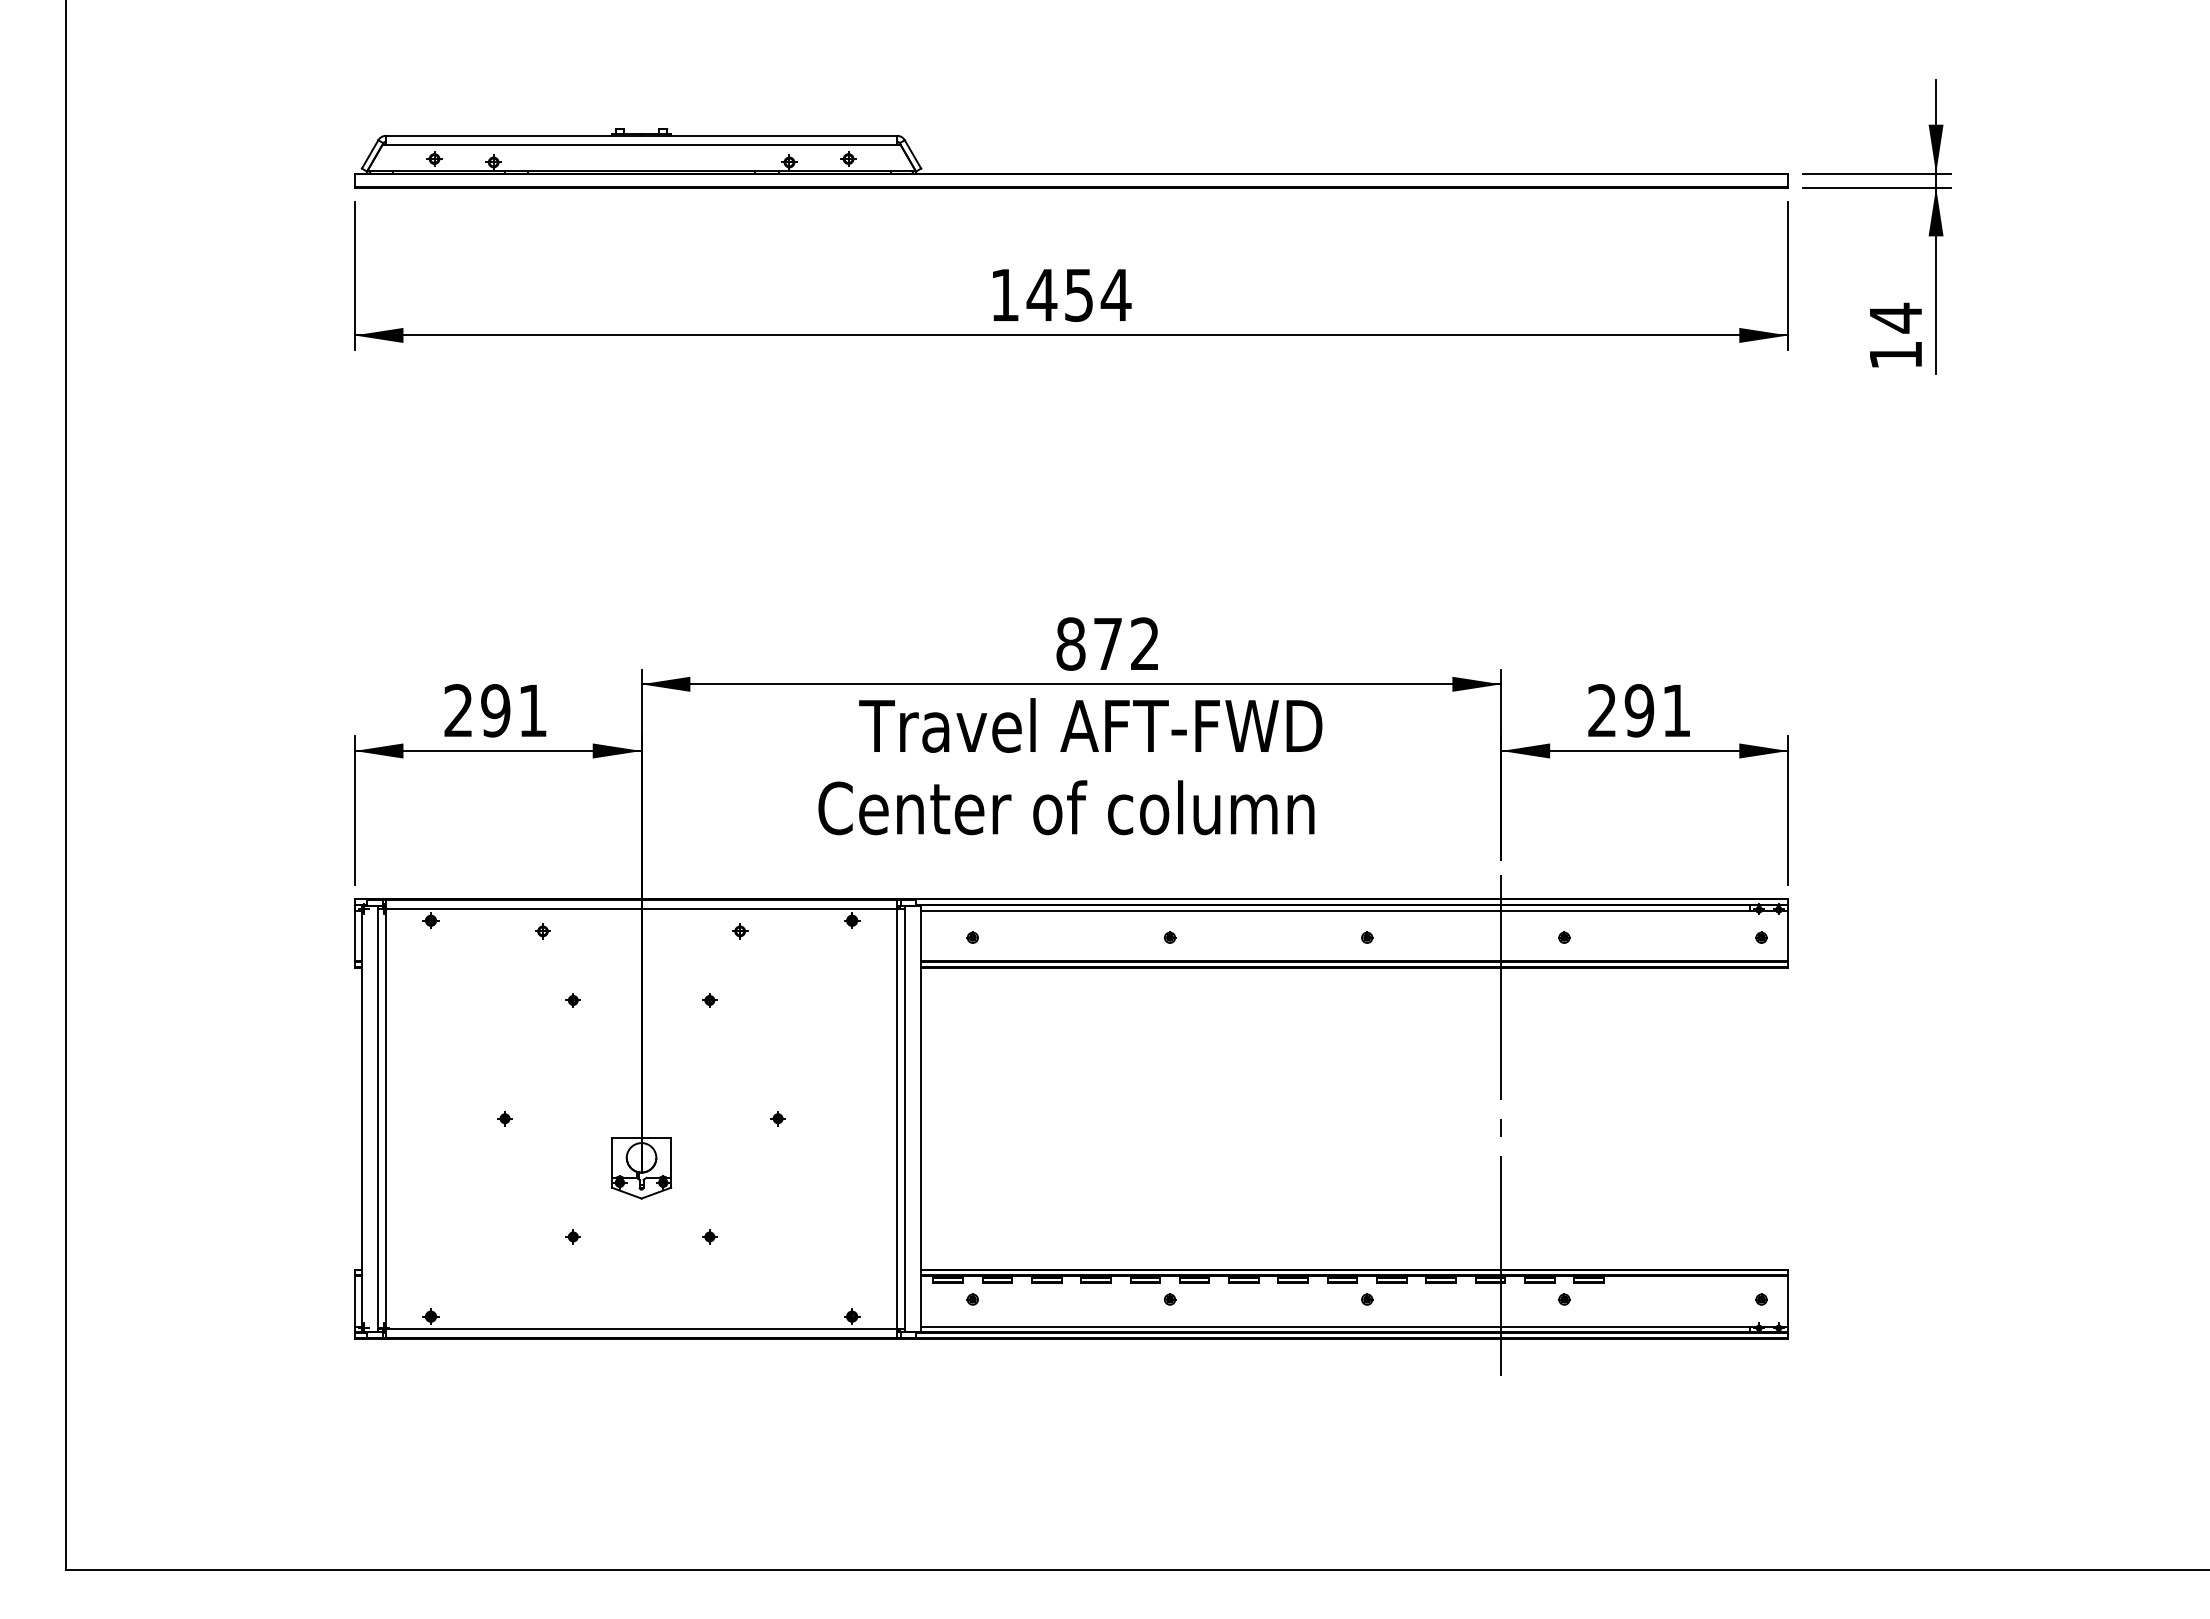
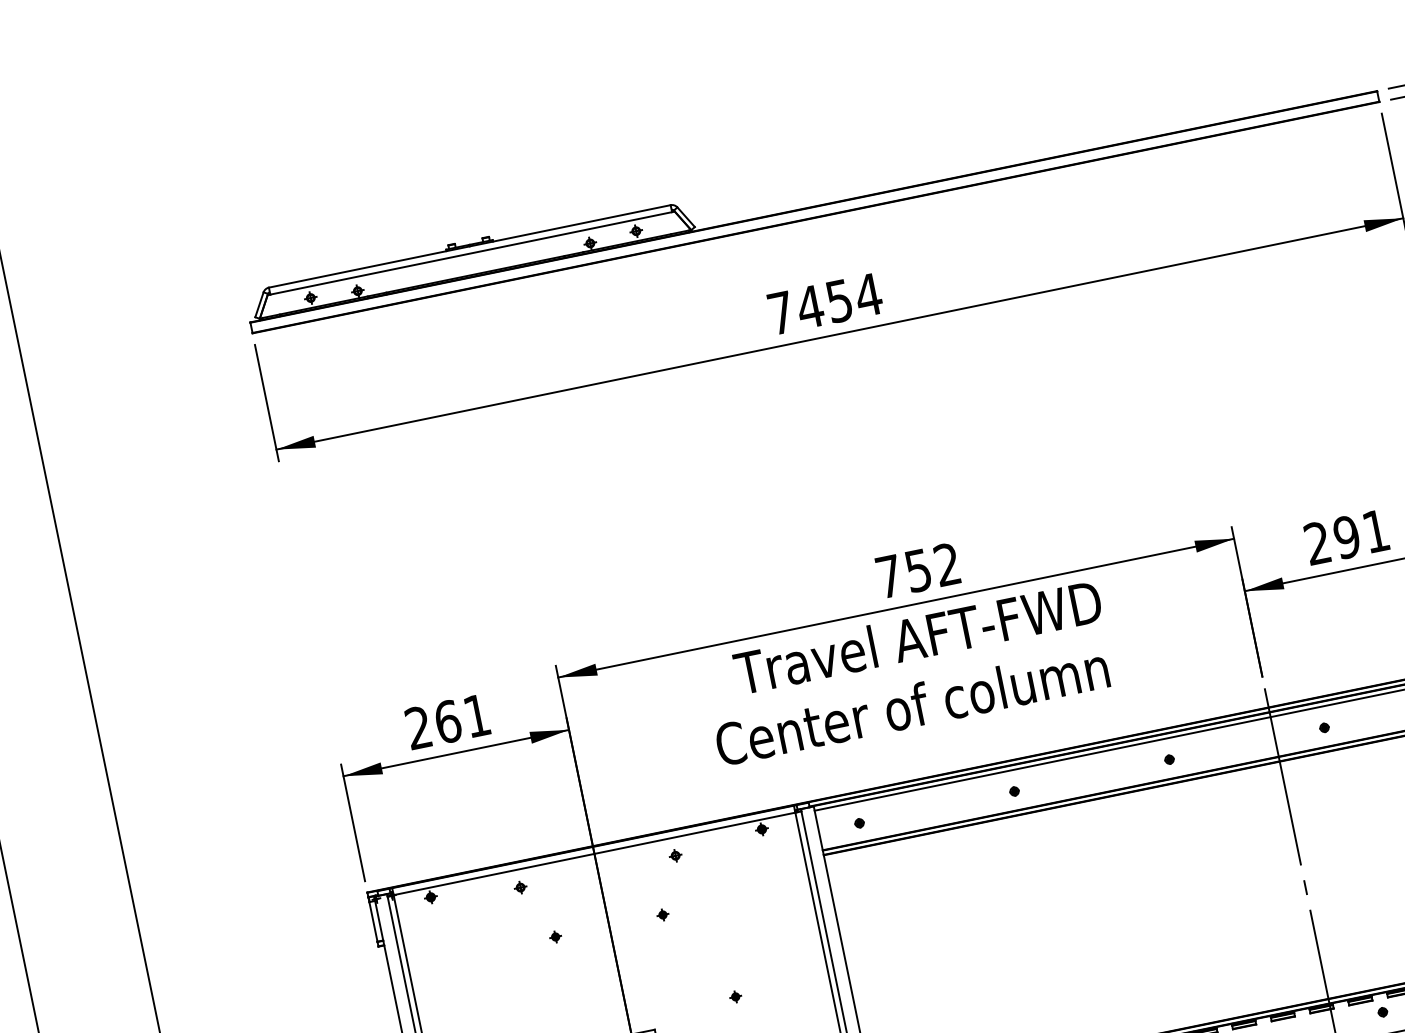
text: (1004, 295) -> (780, 313), 1454 -> 7454
text: (1088, 643) -> (902, 573), 872 -> 752
text: (495, 710) -> (447, 721), 291 -> 261

